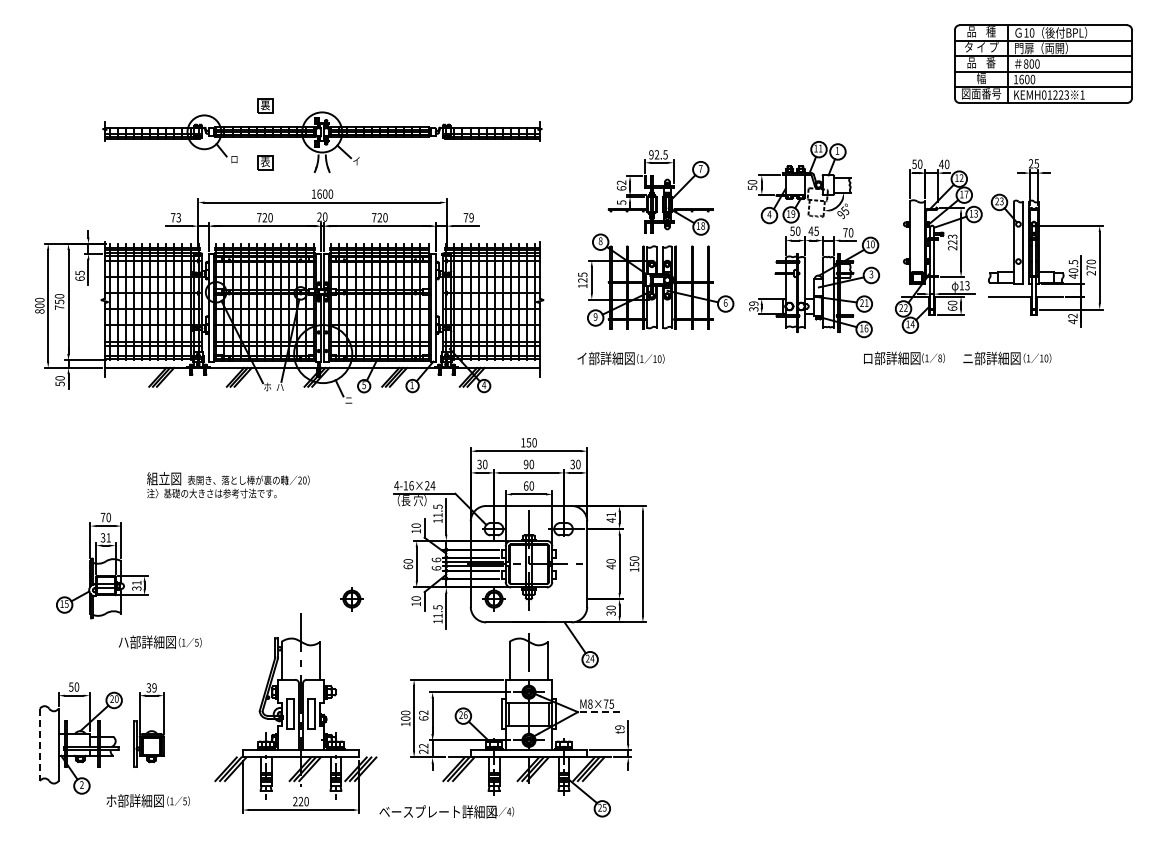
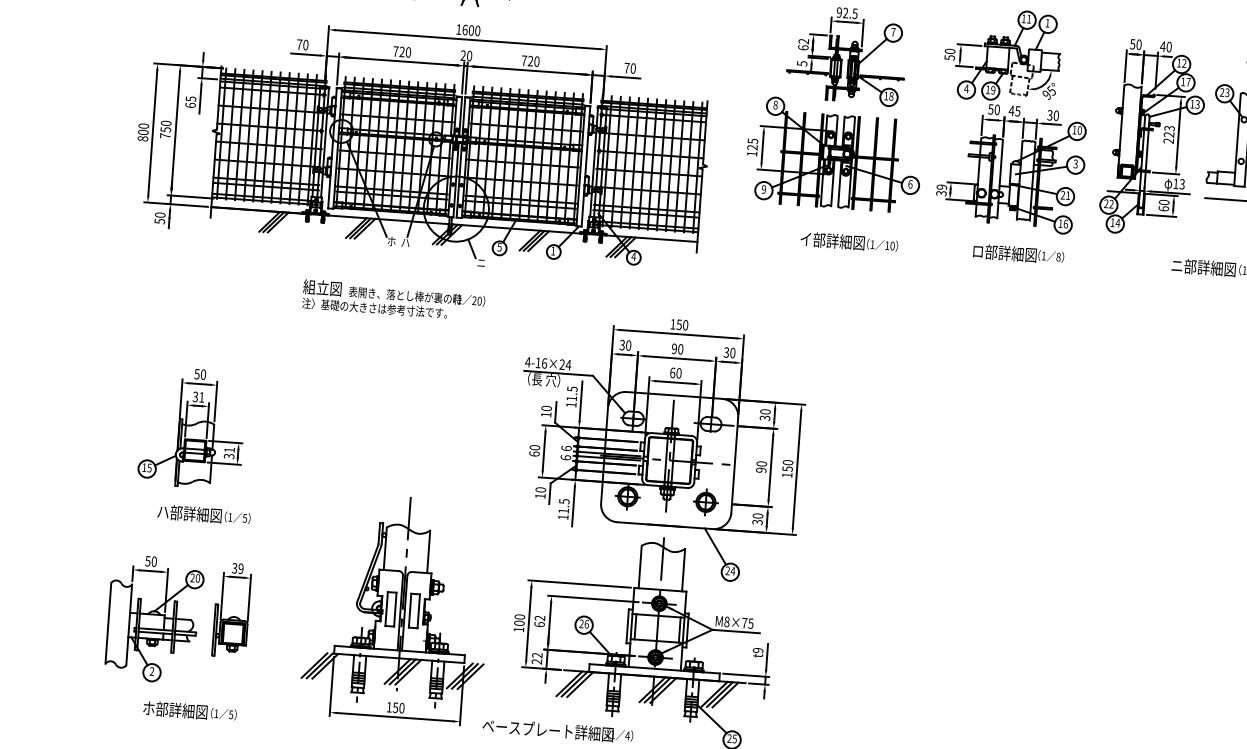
text: (178, 217) -> (305, 44), 73 -> 70
text: (471, 217) -> (633, 68), 79 -> 70
text: (845, 232) -> (1050, 115), 70 -> 30
text: (620, 358) -> (848, 242), moved
text: (904, 358) -> (1018, 254), moved
text: (228, 485) -> (393, 300), moved
text: (102, 517) -> (196, 374), 70 -> 50
text: (610, 517) -> (764, 414), 41 -> 30
text: (610, 566) -> (760, 469), 40 -> 90
part: (351, 599) -> (705, 502), moved
text: (160, 641) -> (204, 514), moved
line: (598, 712) -> (735, 631), dashed -> solid
line: (39, 745) -> (107, 624), dashed -> solid
text: (147, 800) -> (189, 710), moved
text: (298, 801) -> (392, 707), 220 -> 150

